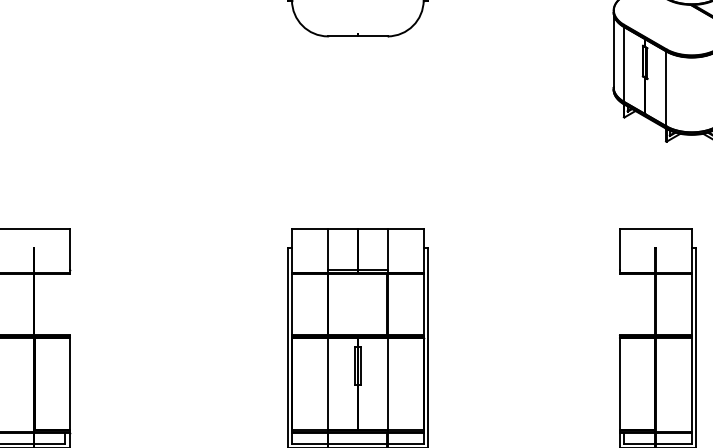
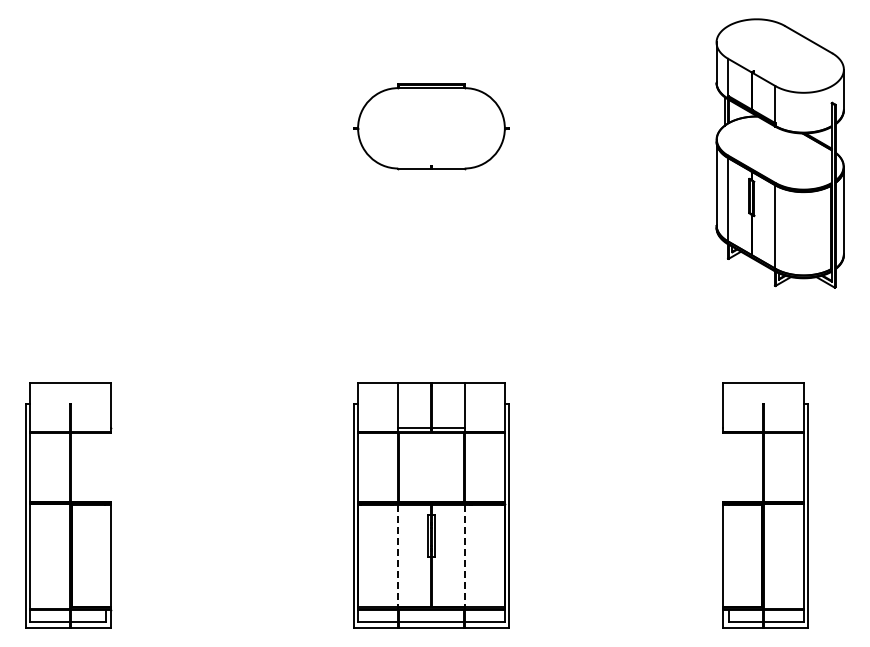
line: (328, 384) -> (398, 556), solid -> dashed
line: (387, 384) -> (464, 556), solid -> dashed

